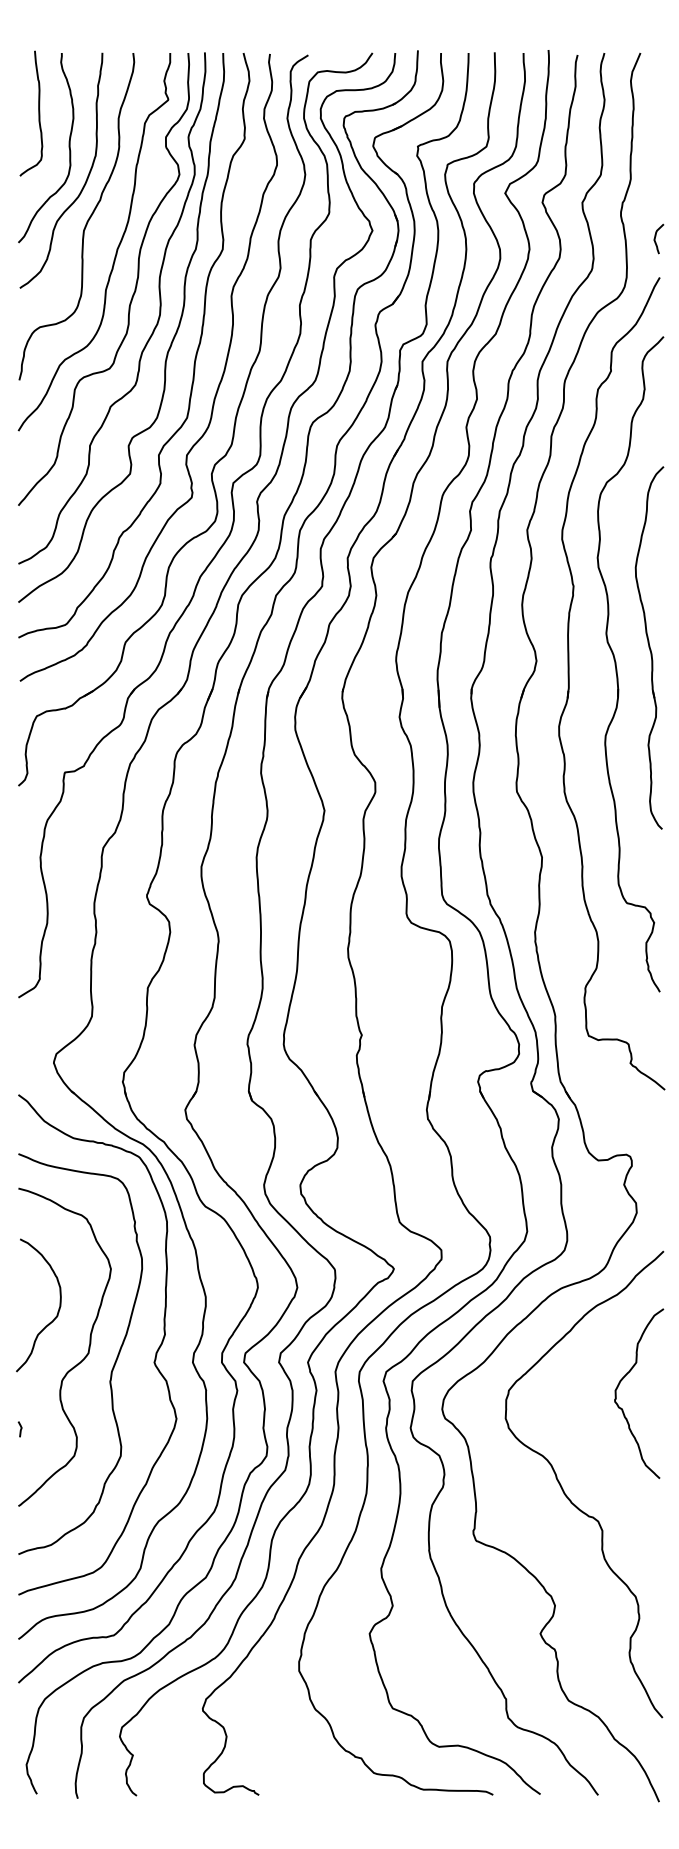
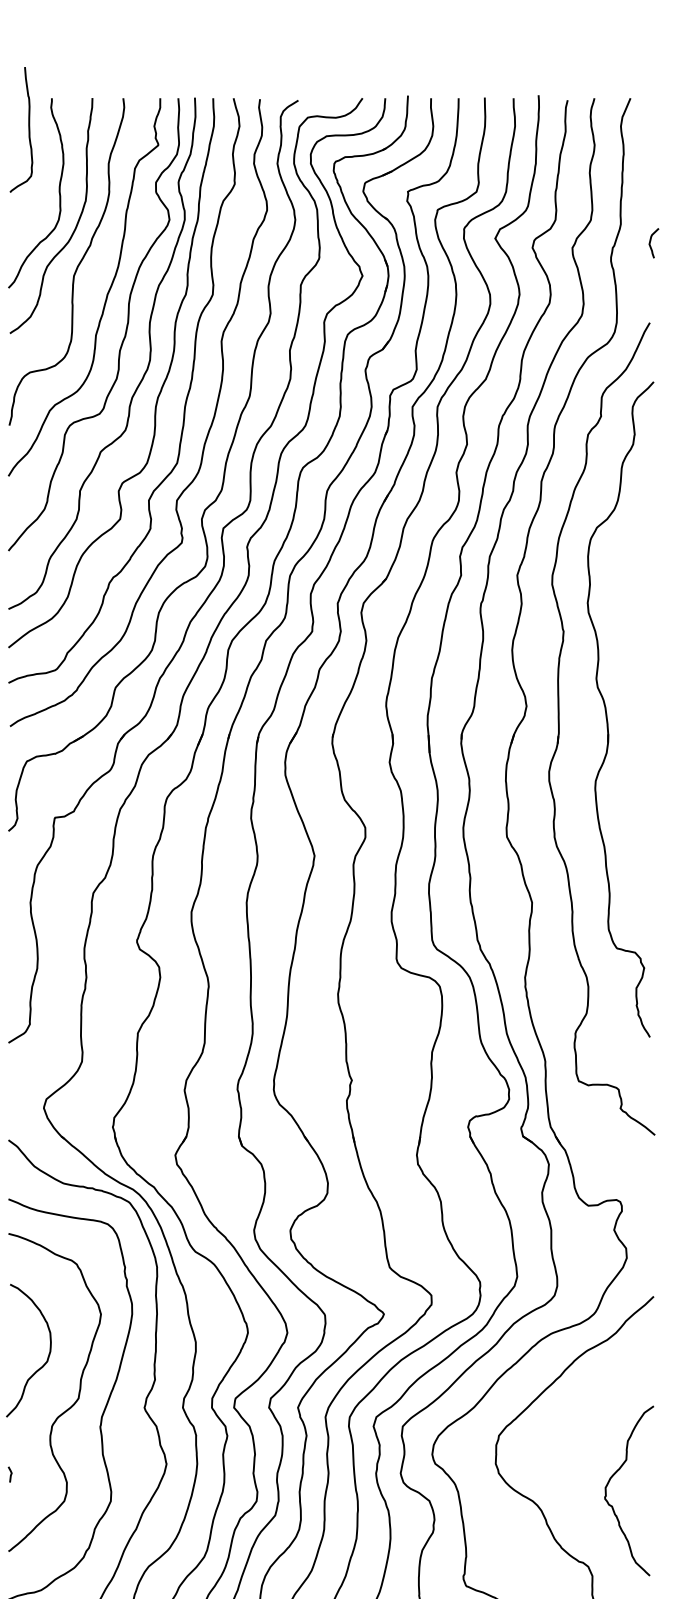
curve: (38, 113) -> (28, 129), moved
curve: (656, 236) -> (651, 240), moved
part: (649, 647) -> (639, 692), removed
curve: (623, 1379) -> (613, 1476), moved

